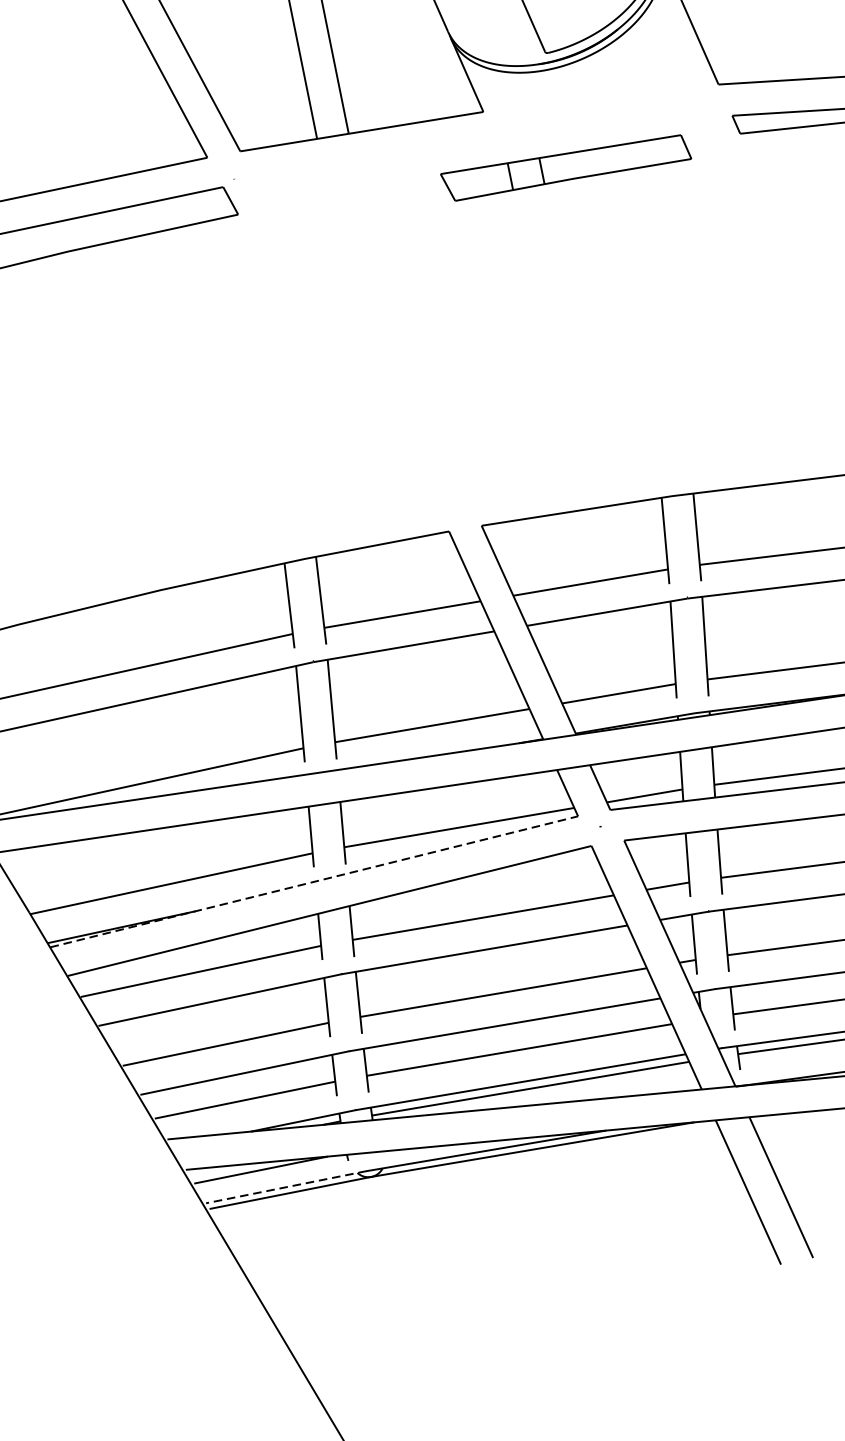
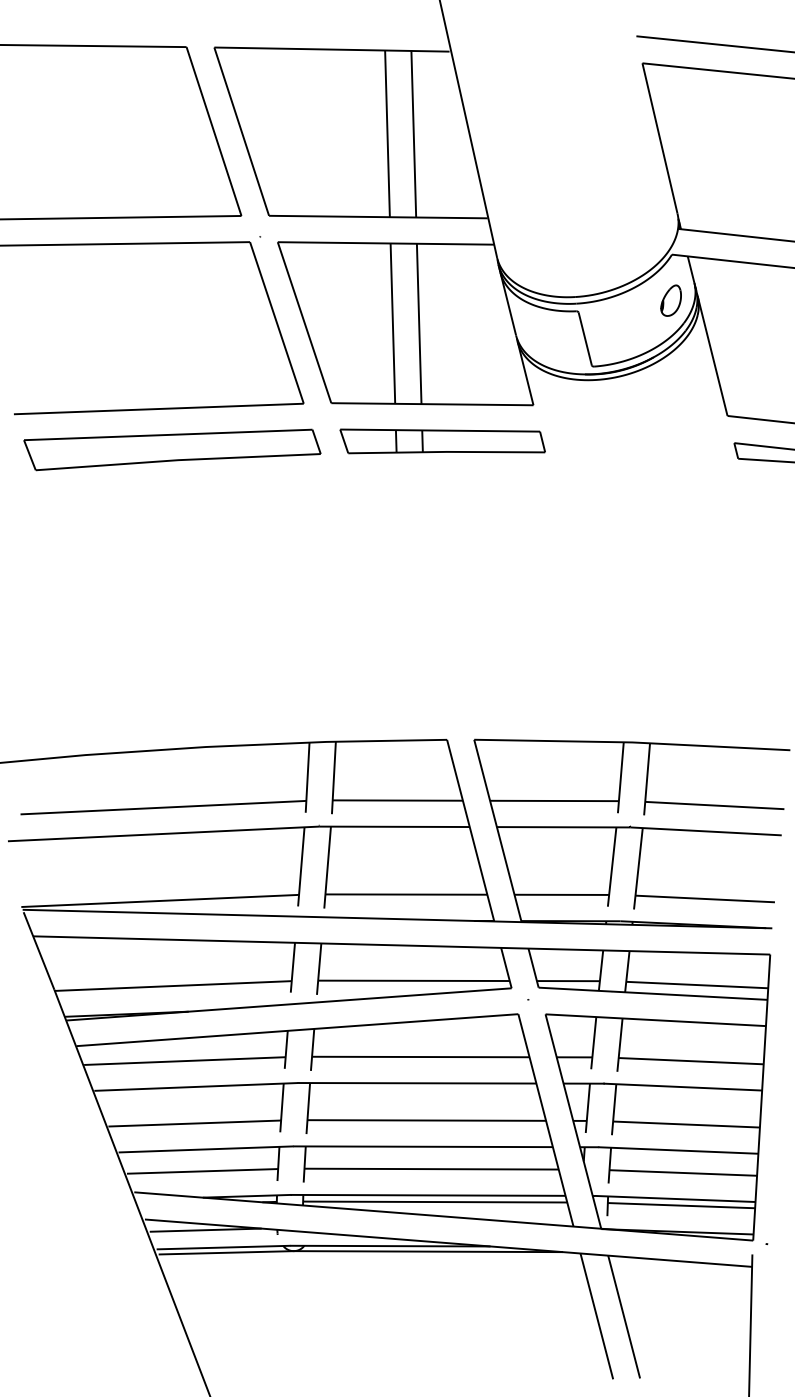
part: (565, 167) -> (442, 441), moved
line: (314, 881) -> (289, 1004), dashed -> solid
line: (285, 1187) -> (223, 1247), dashed -> solid

